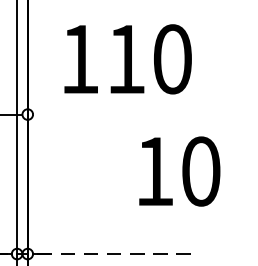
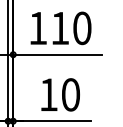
line: (120, 114) -> (57, 54), added
text: (179, 170) -> (60, 94), moved
line: (110, 254) -> (52, 121), dashed -> solid

